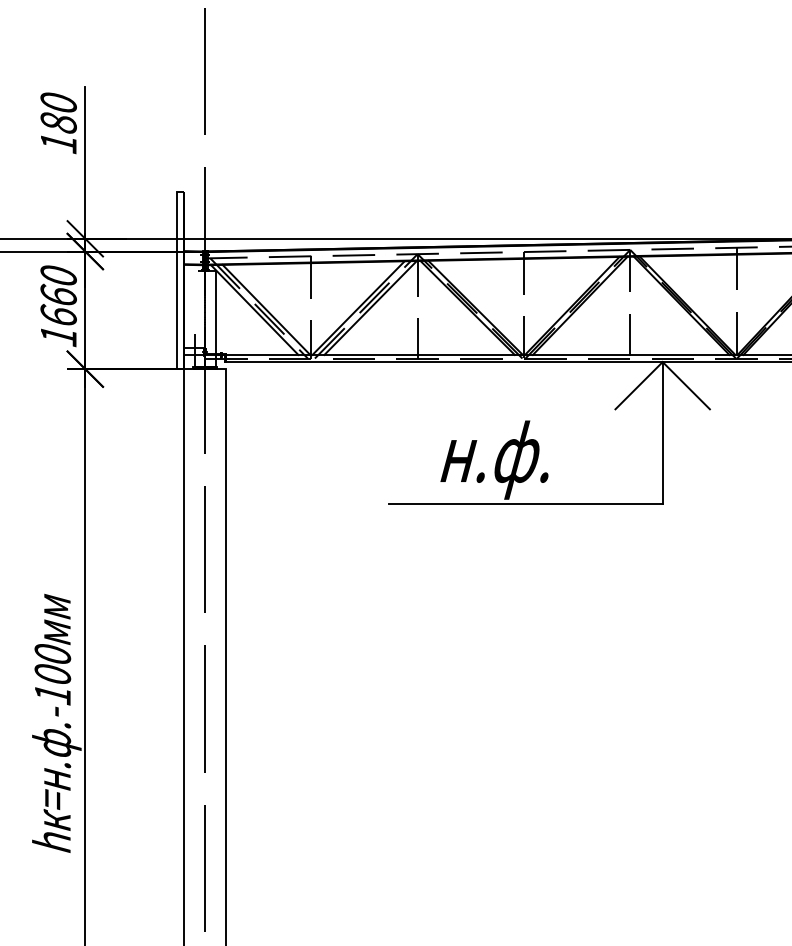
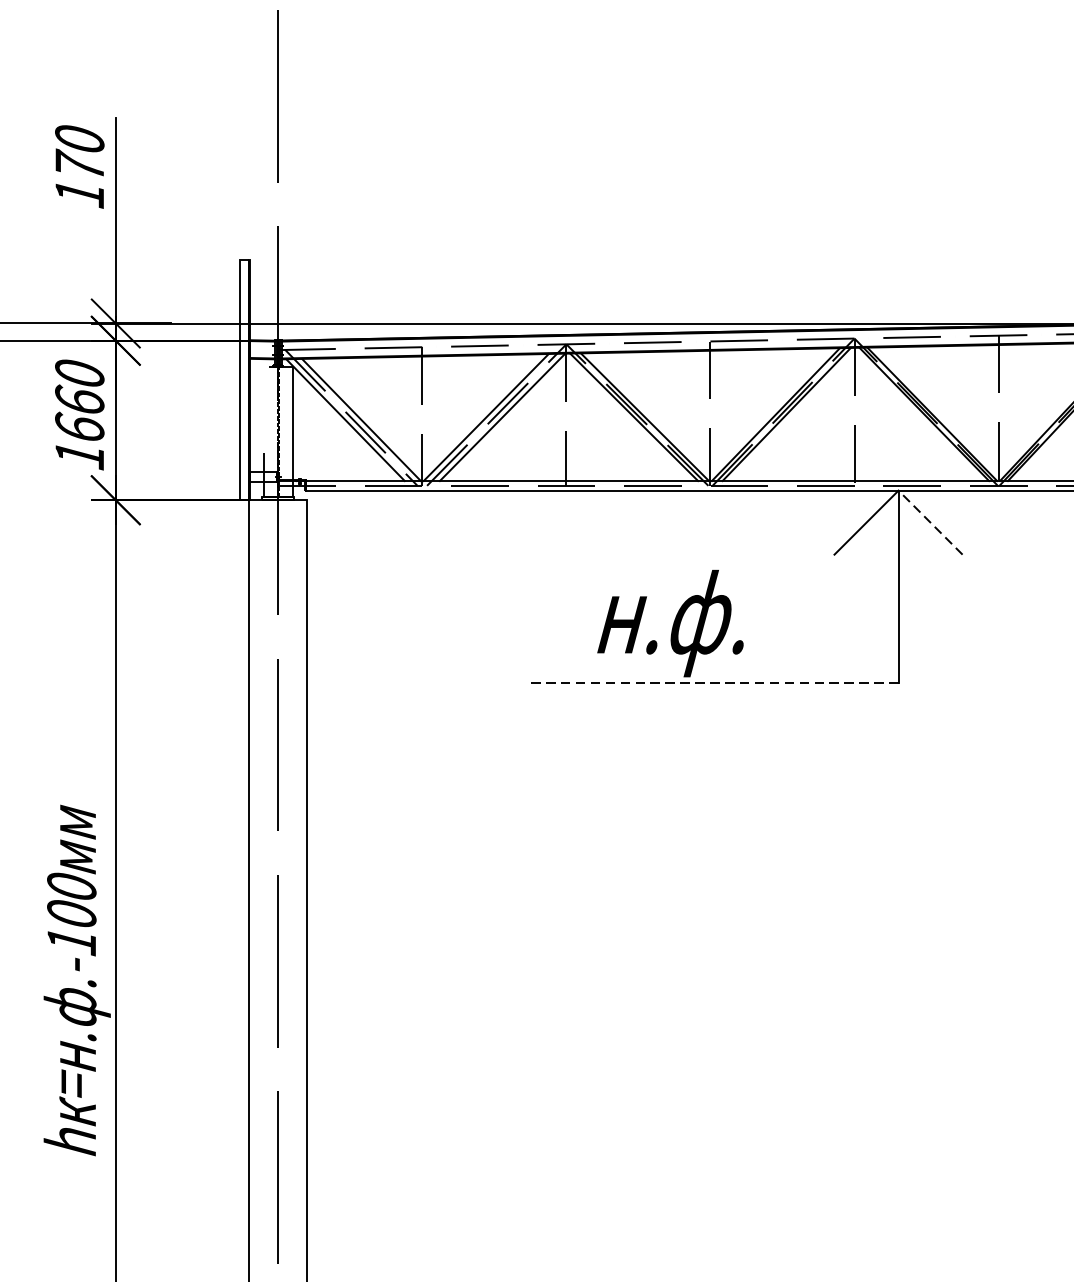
text: (58, 121) -> (79, 164), 180 -> 170
line: (685, 385) -> (929, 522), solid -> dashed
line: (525, 503) -> (712, 682), solid -> dashed

